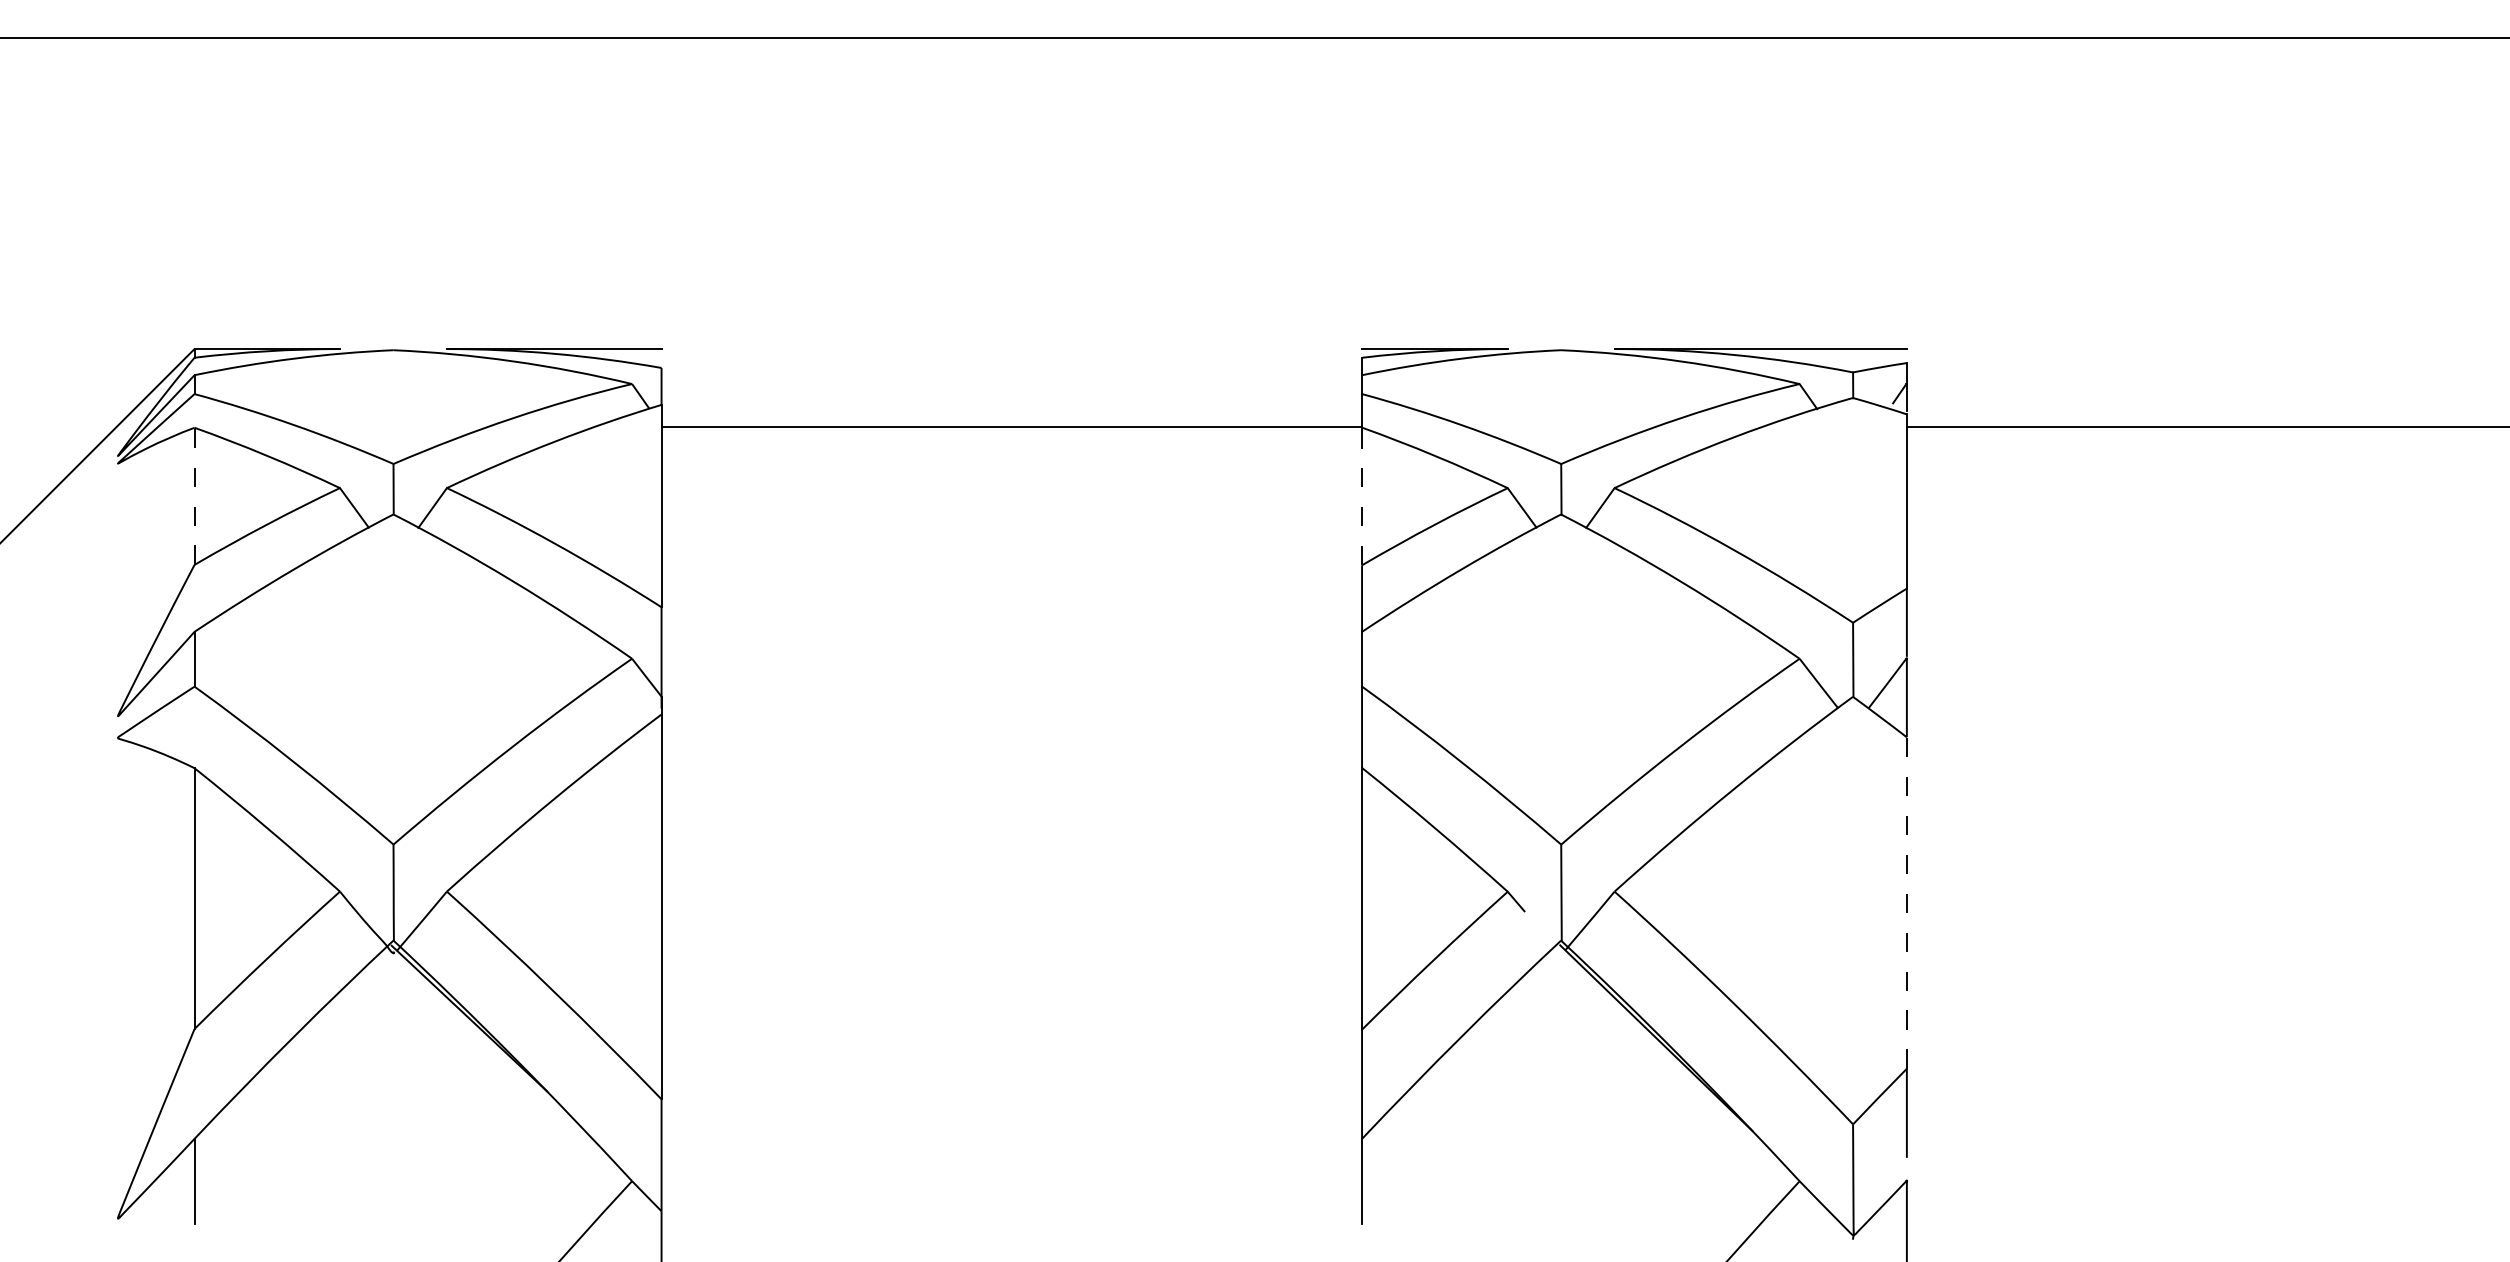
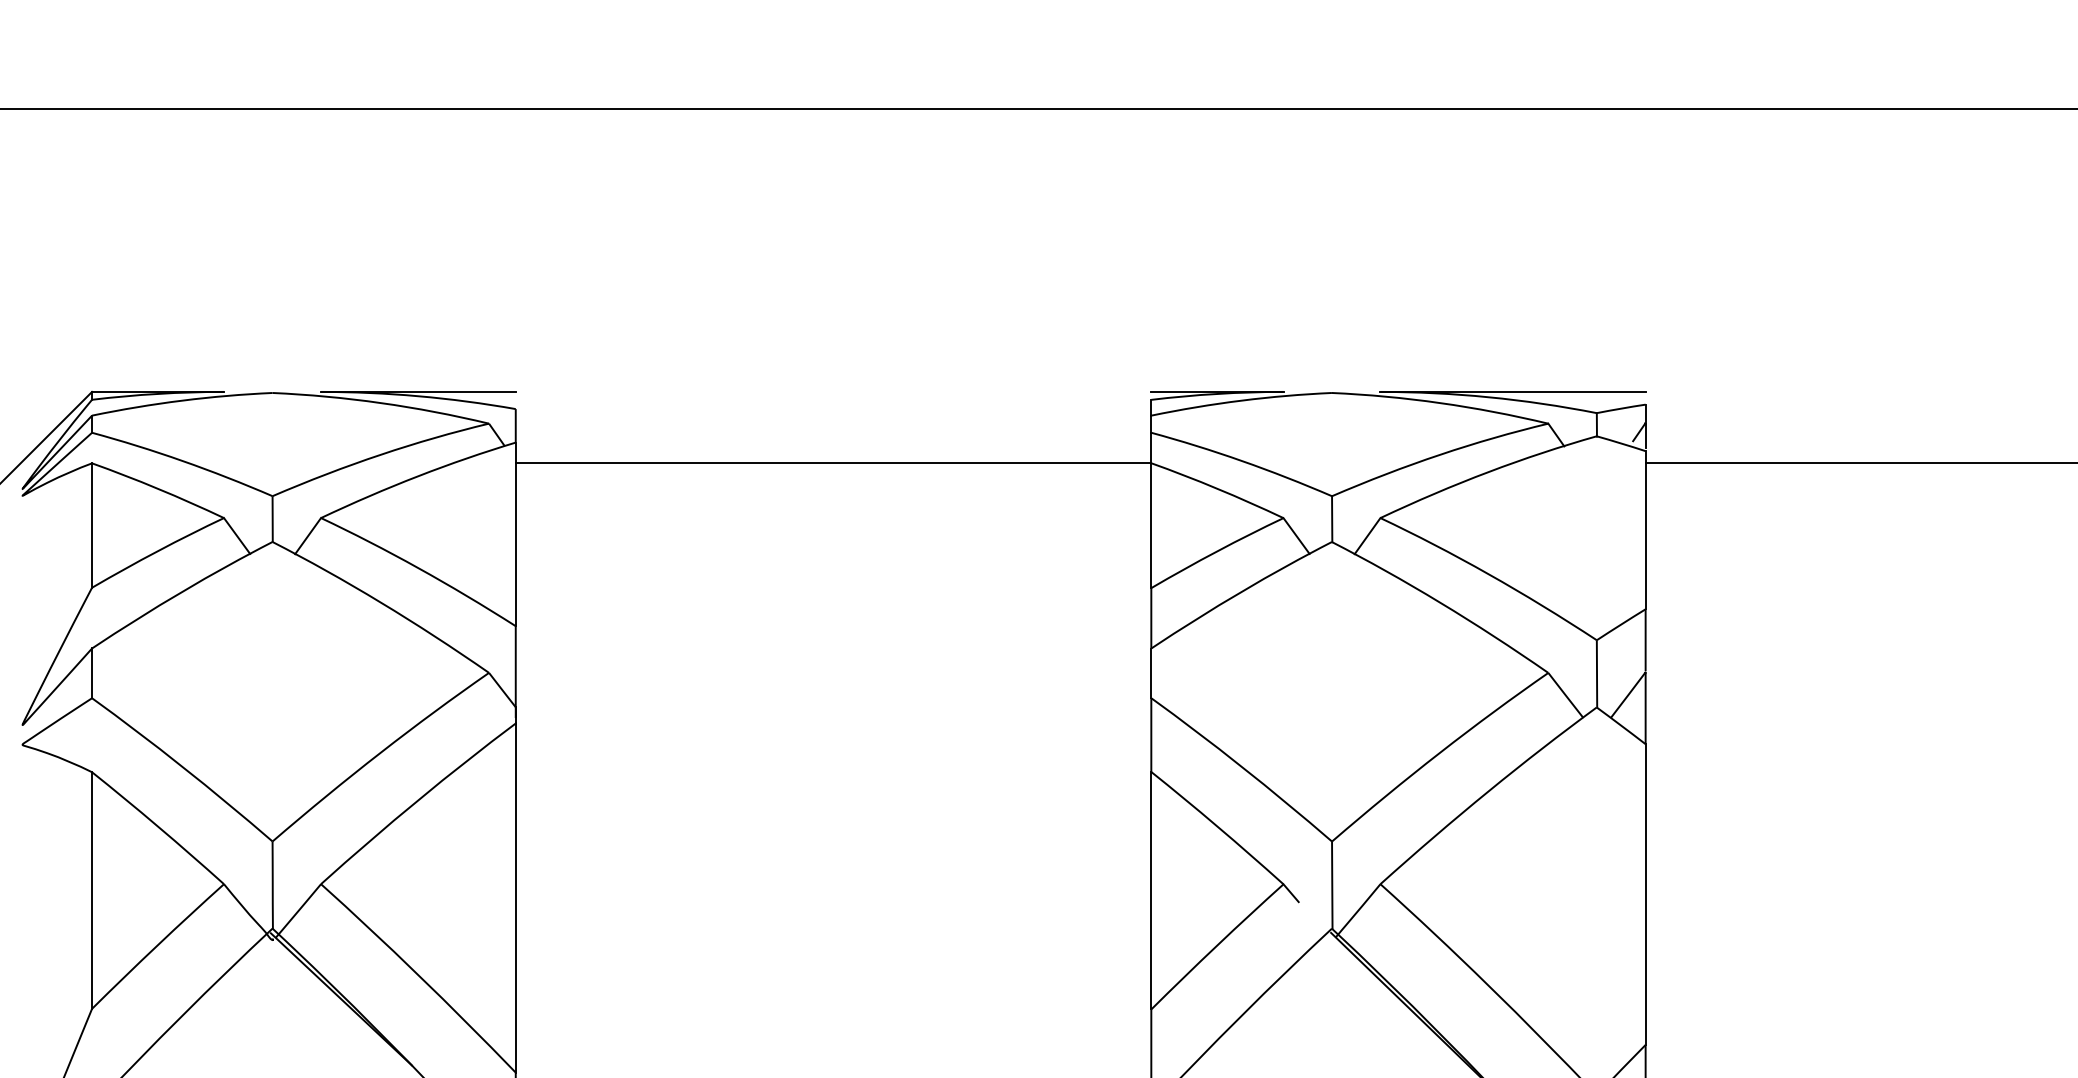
line: (194, 496) -> (92, 525), dashed -> solid
line: (1362, 496) -> (1151, 525), dashed -> solid
line: (1906, 903) -> (1645, 894), dashed -> solid

